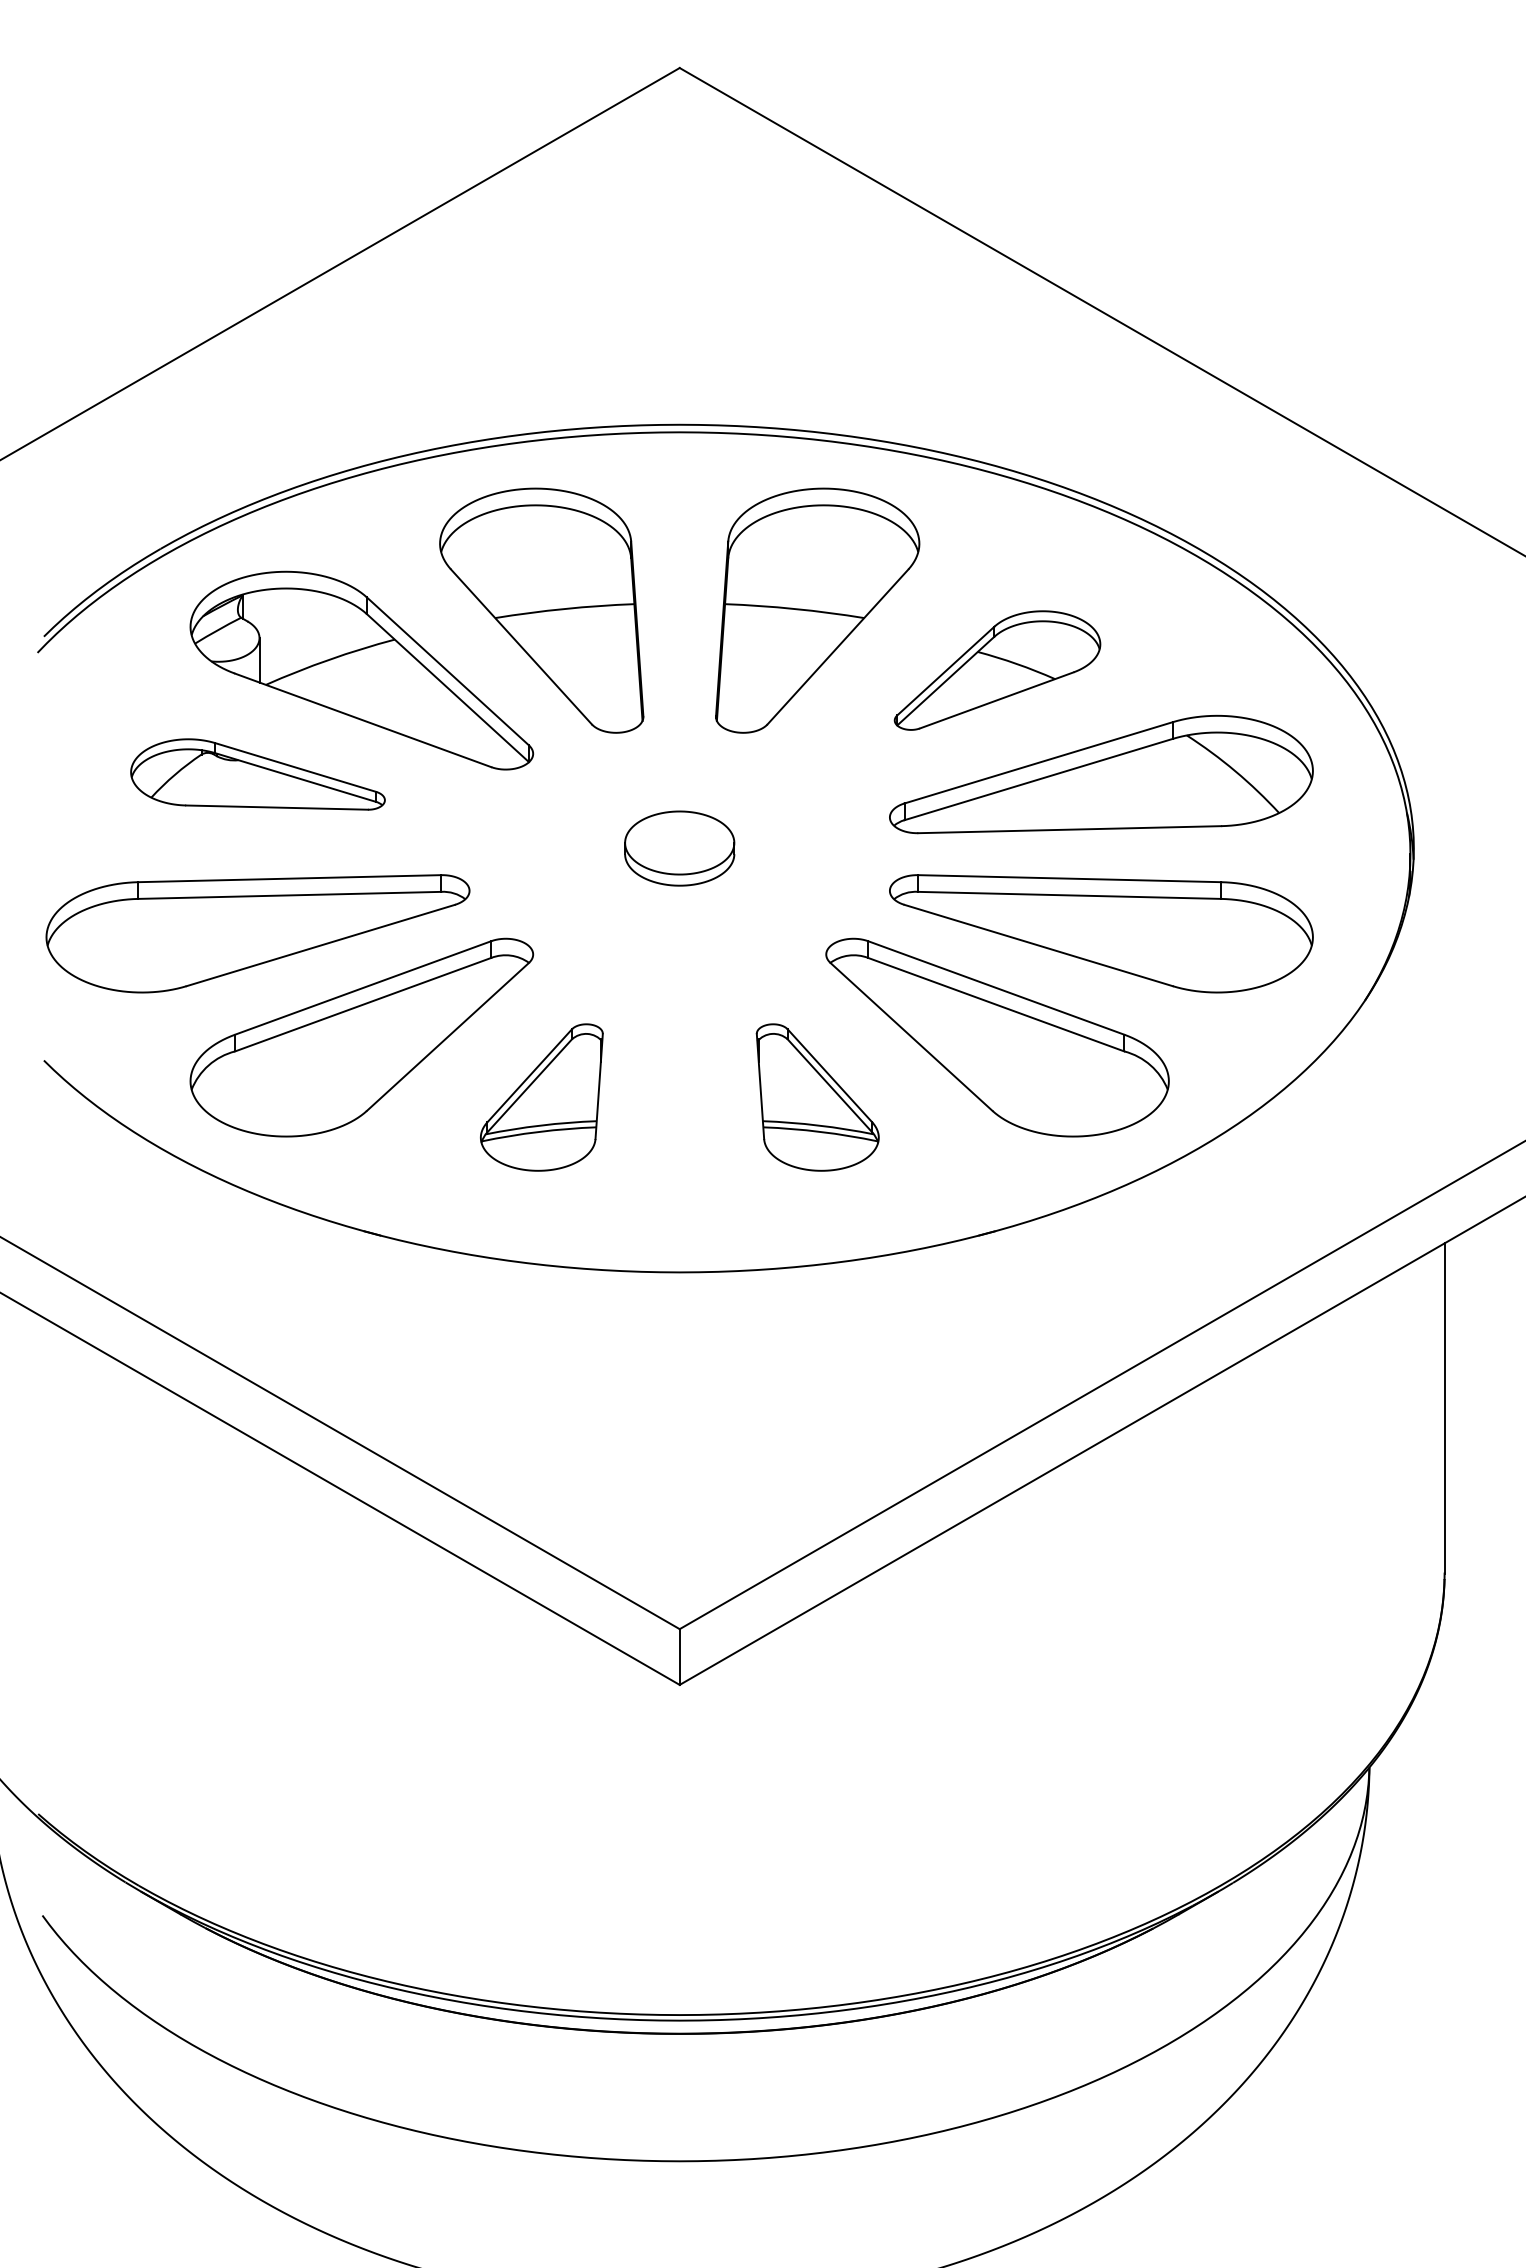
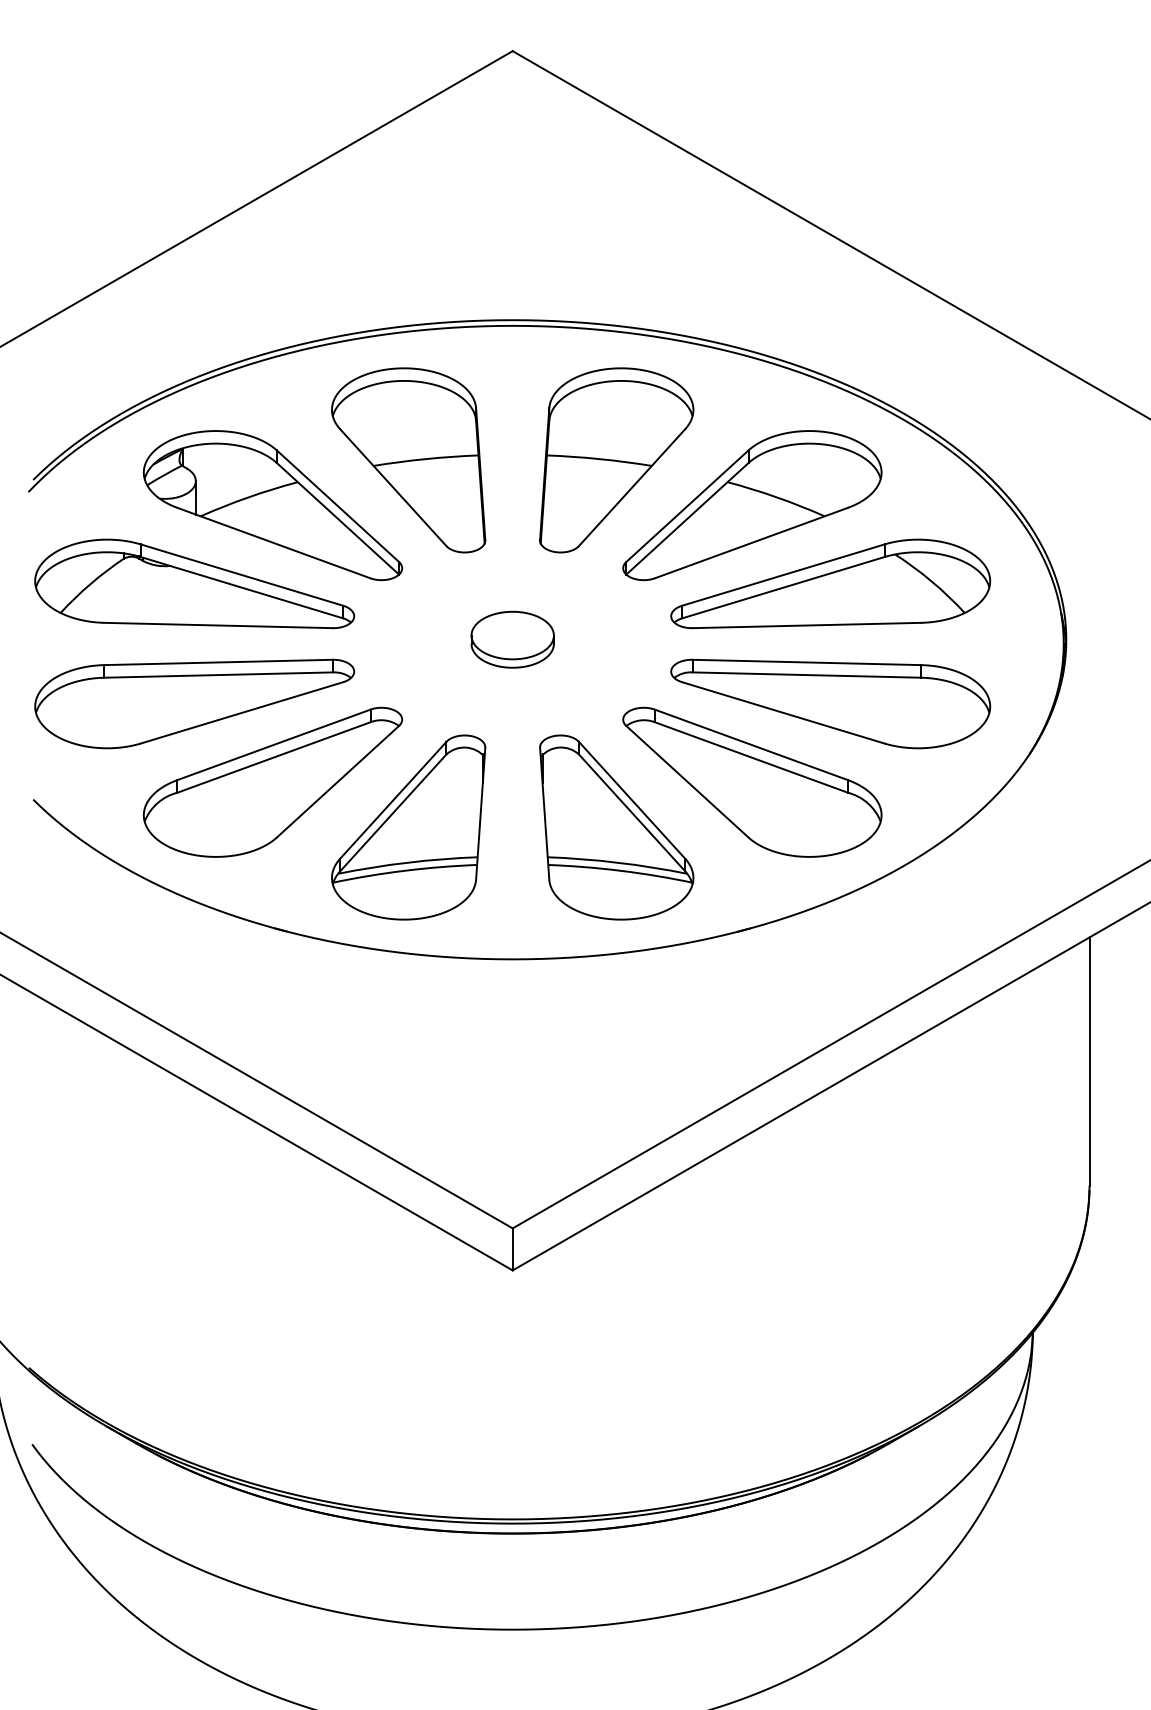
part: (997, 670) -> (752, 505), size x1.67
part: (257, 774) -> (194, 583), size x1.67
part: (541, 1097) -> (408, 827), size x1.67
part: (817, 1097) -> (616, 827), size x1.67

